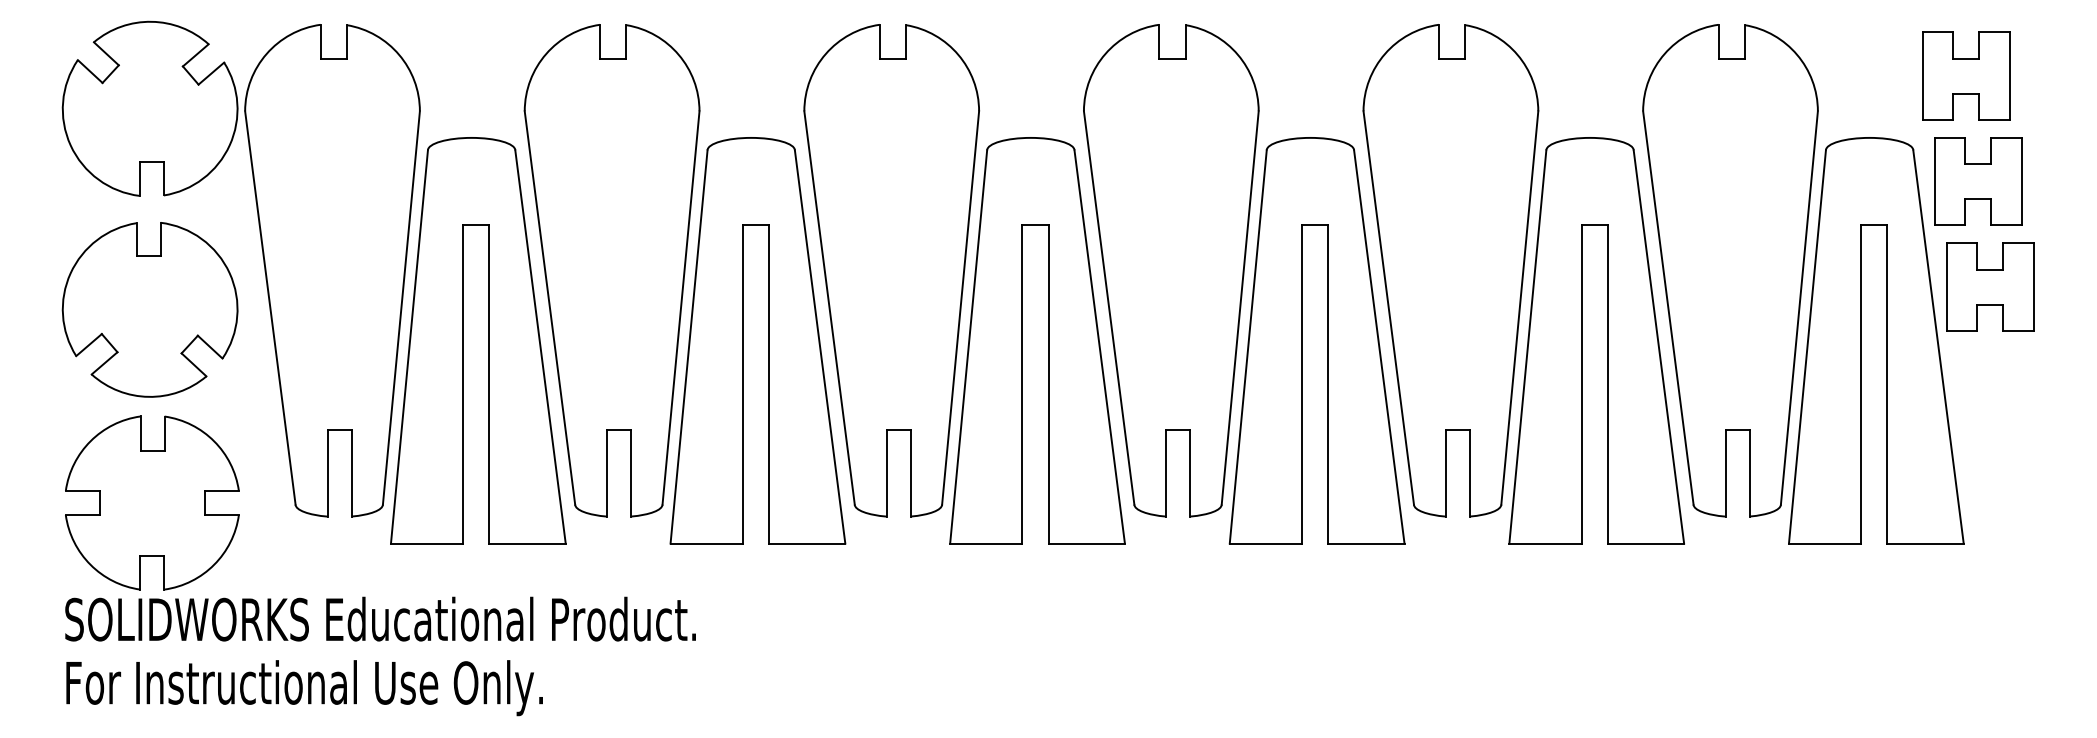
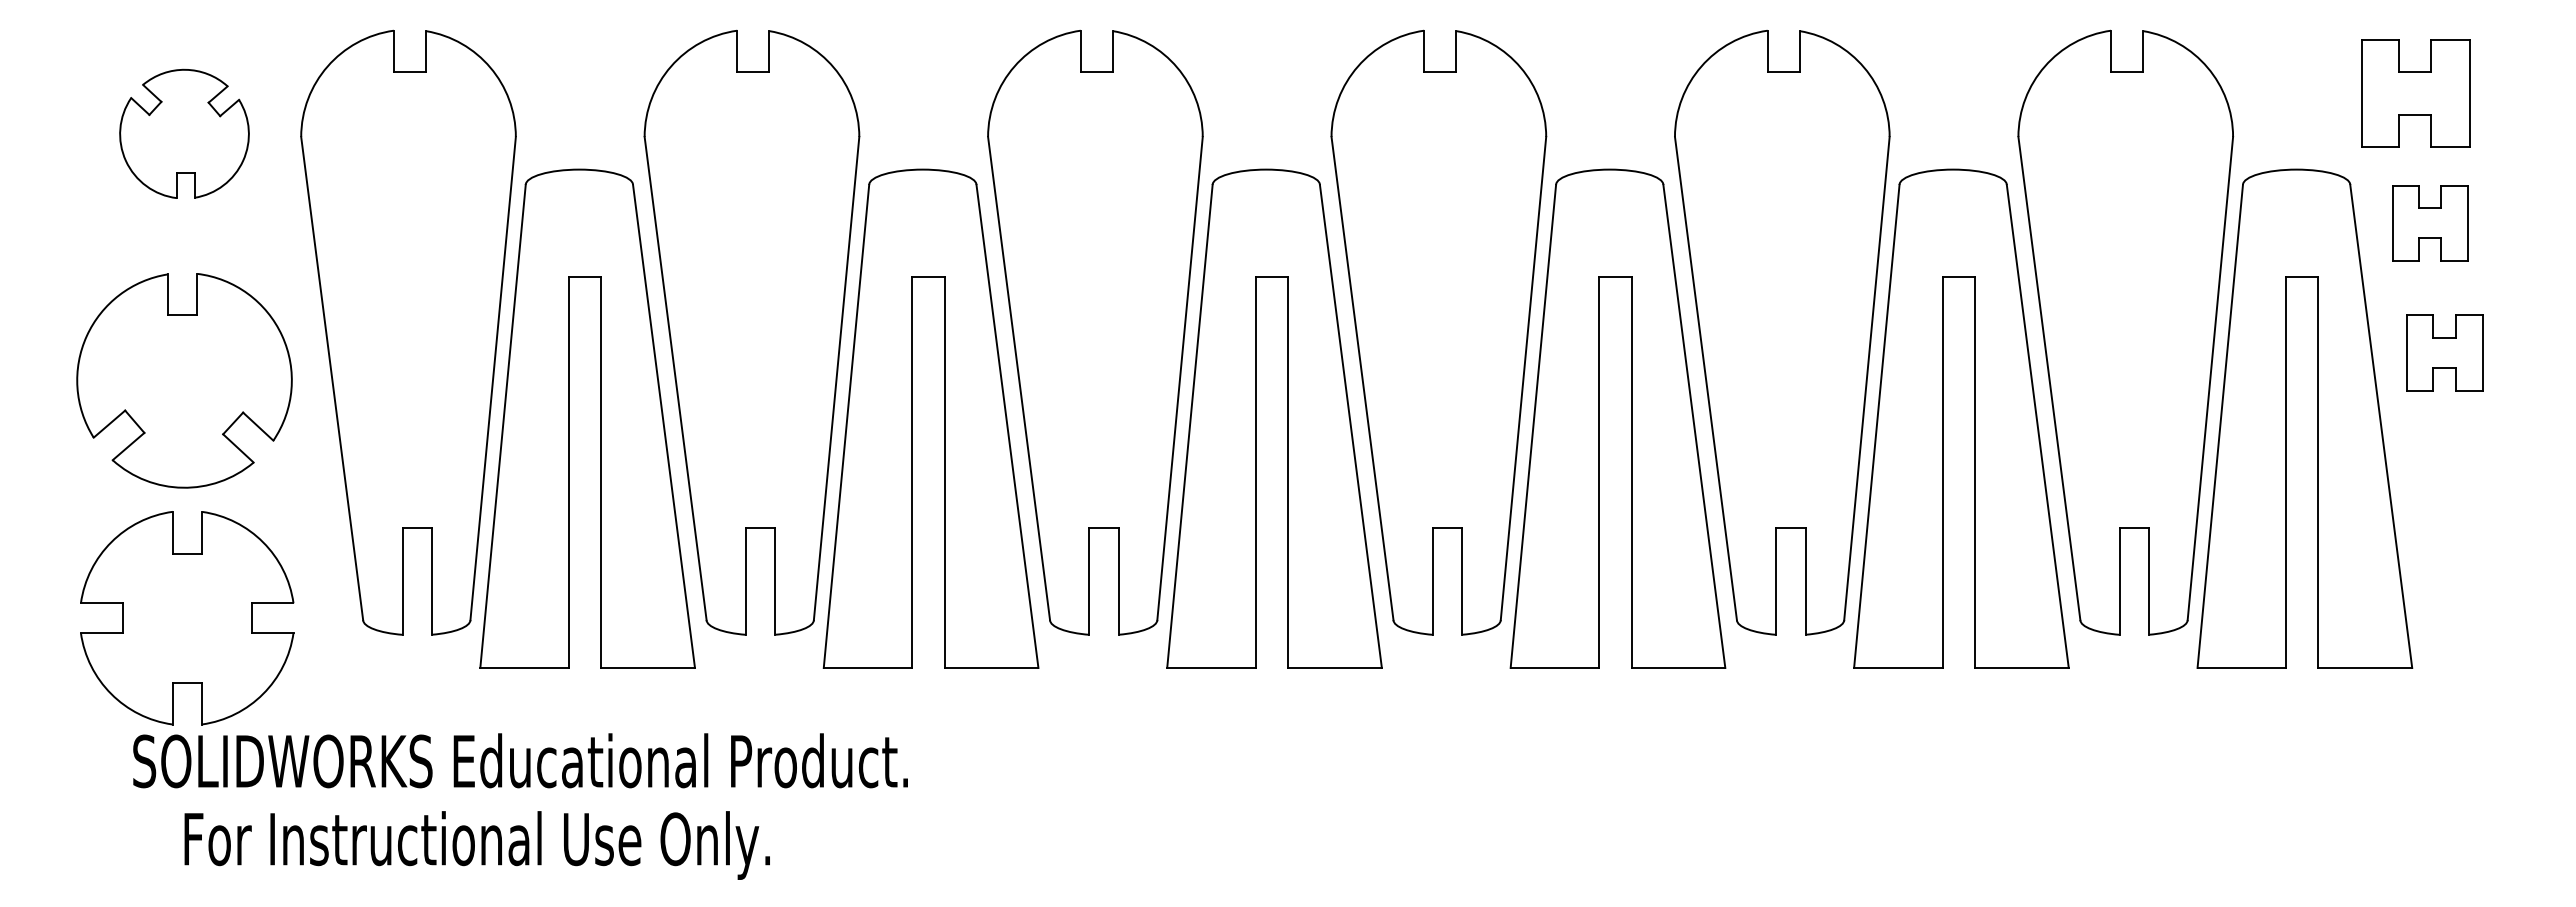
part: (150, 108) -> (184, 133), size x0.6
part: (1978, 181) -> (2430, 223), size x0.7
part: (1990, 286) -> (2444, 352), size x0.7
text: (380, 618) -> (520, 760), moved
text: (304, 688) -> (476, 845), moved

